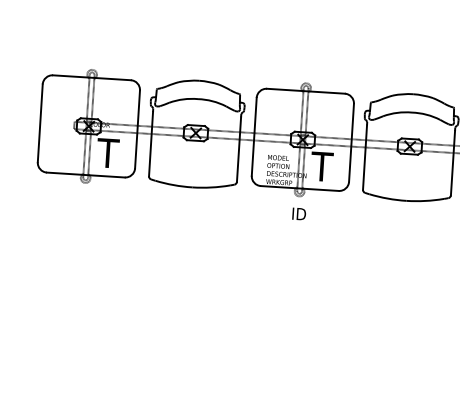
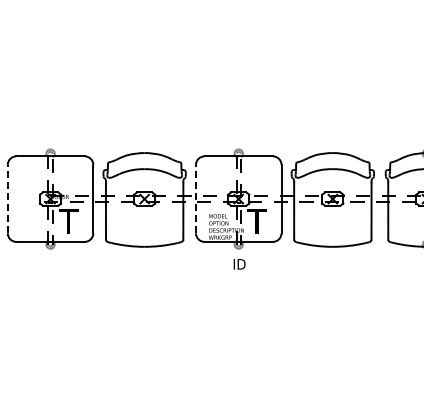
line: (39, 122) -> (7, 198), solid -> dashed
line: (253, 136) -> (195, 198), solid -> dashed

